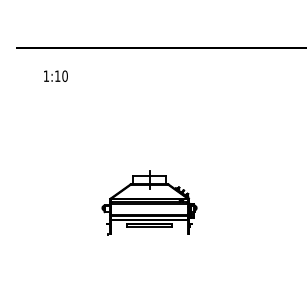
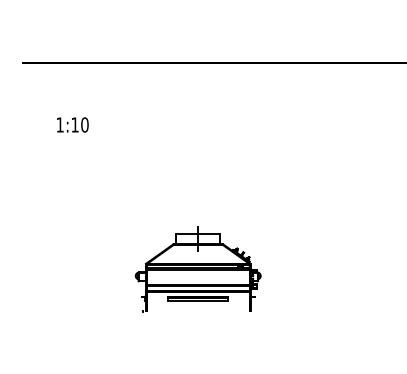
text: (55, 75) -> (72, 123), moved

